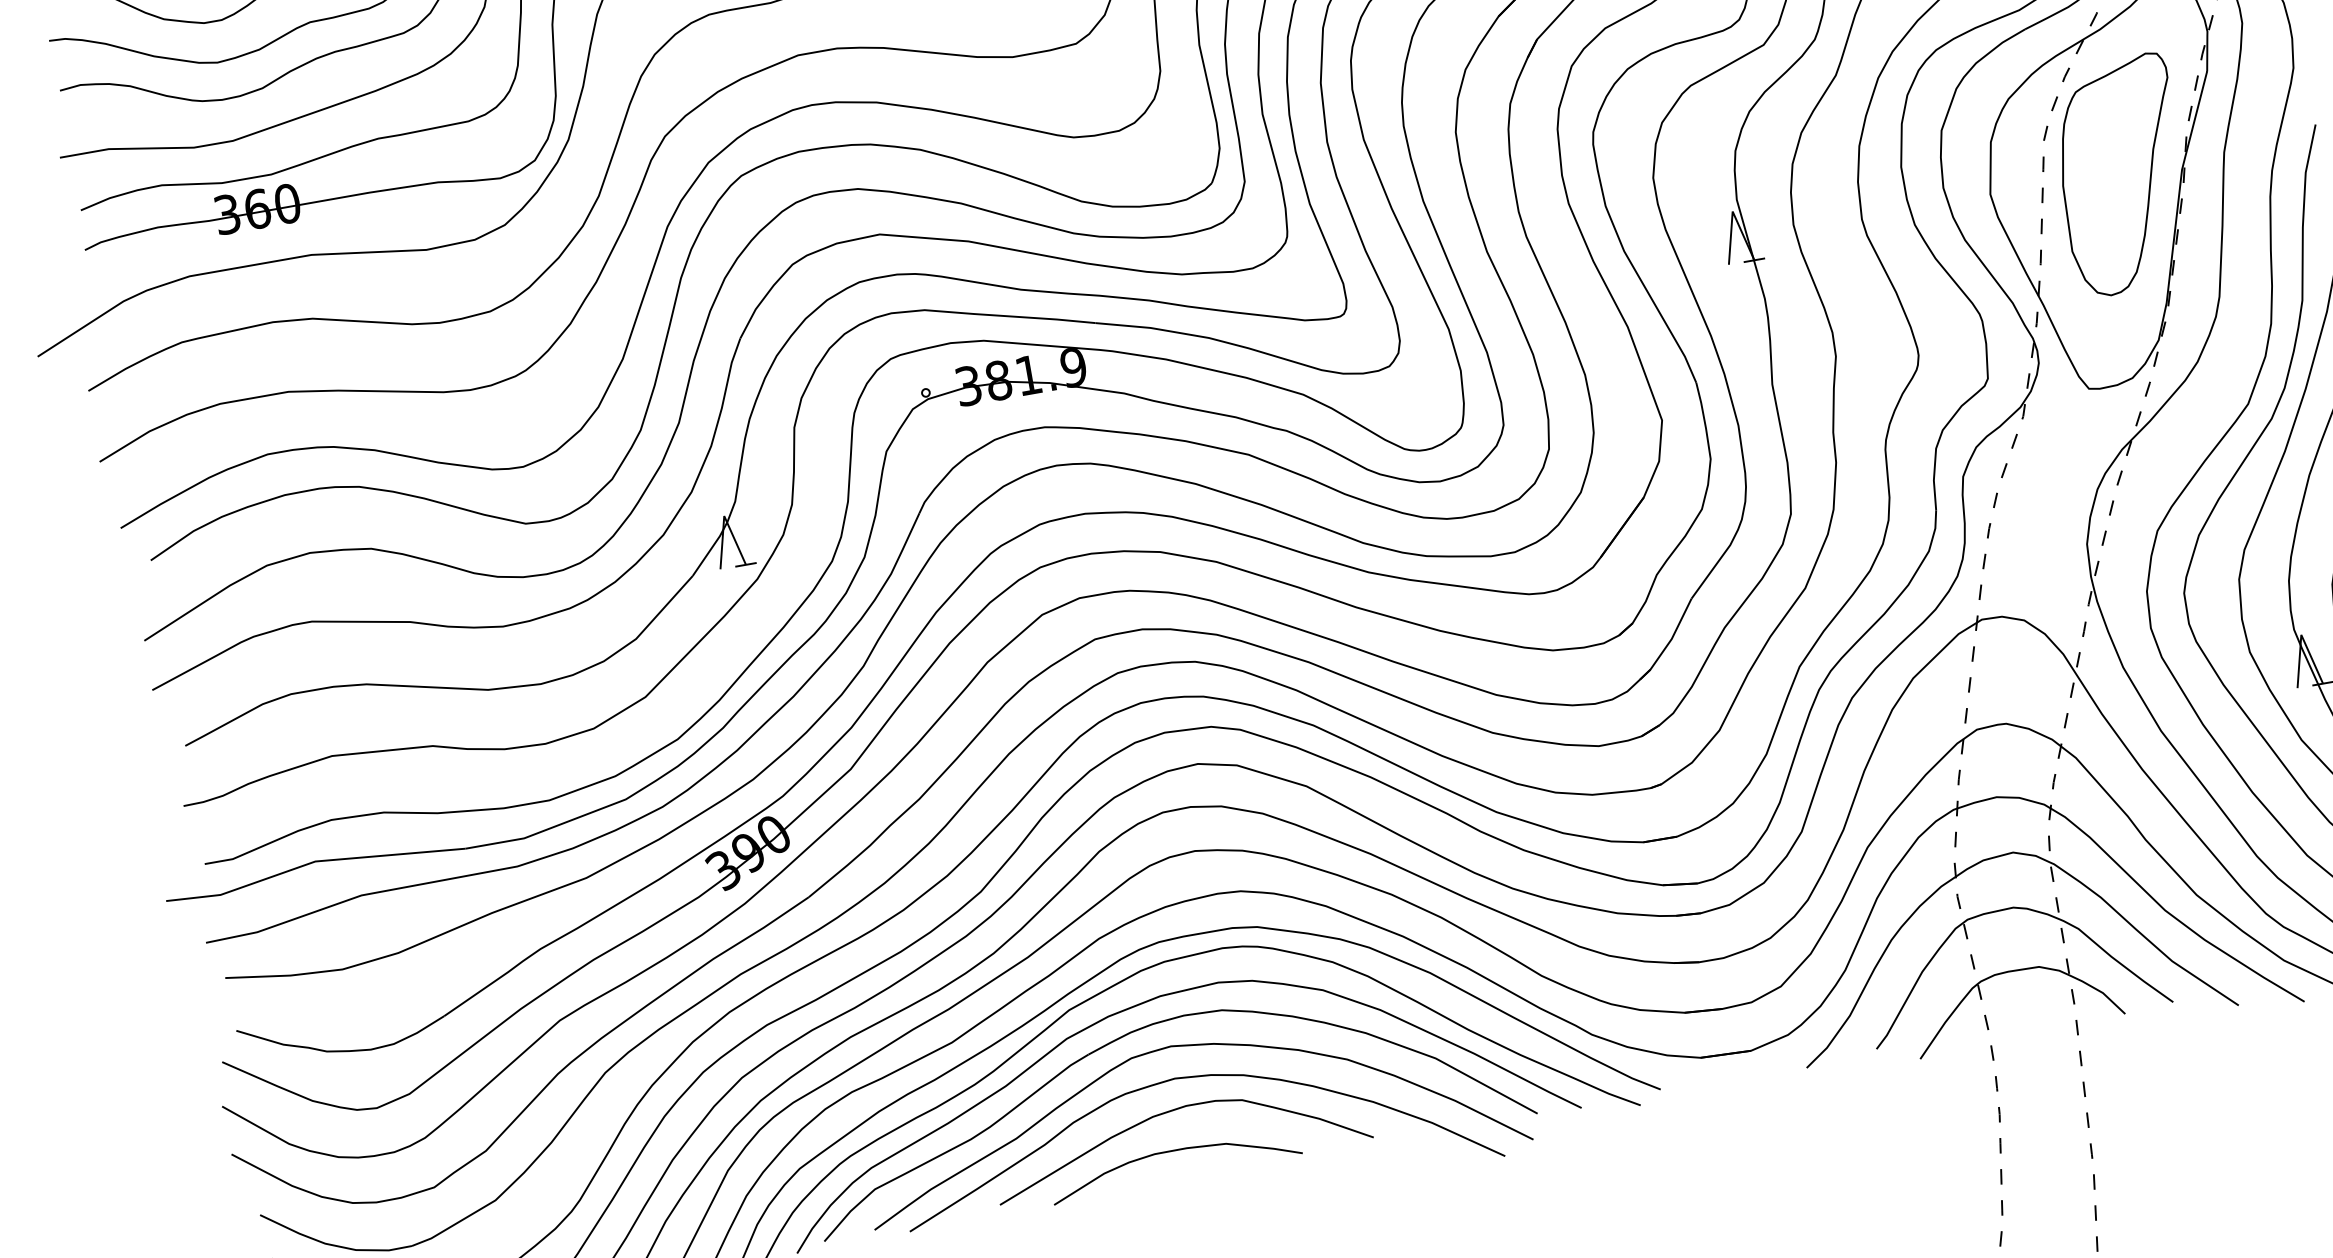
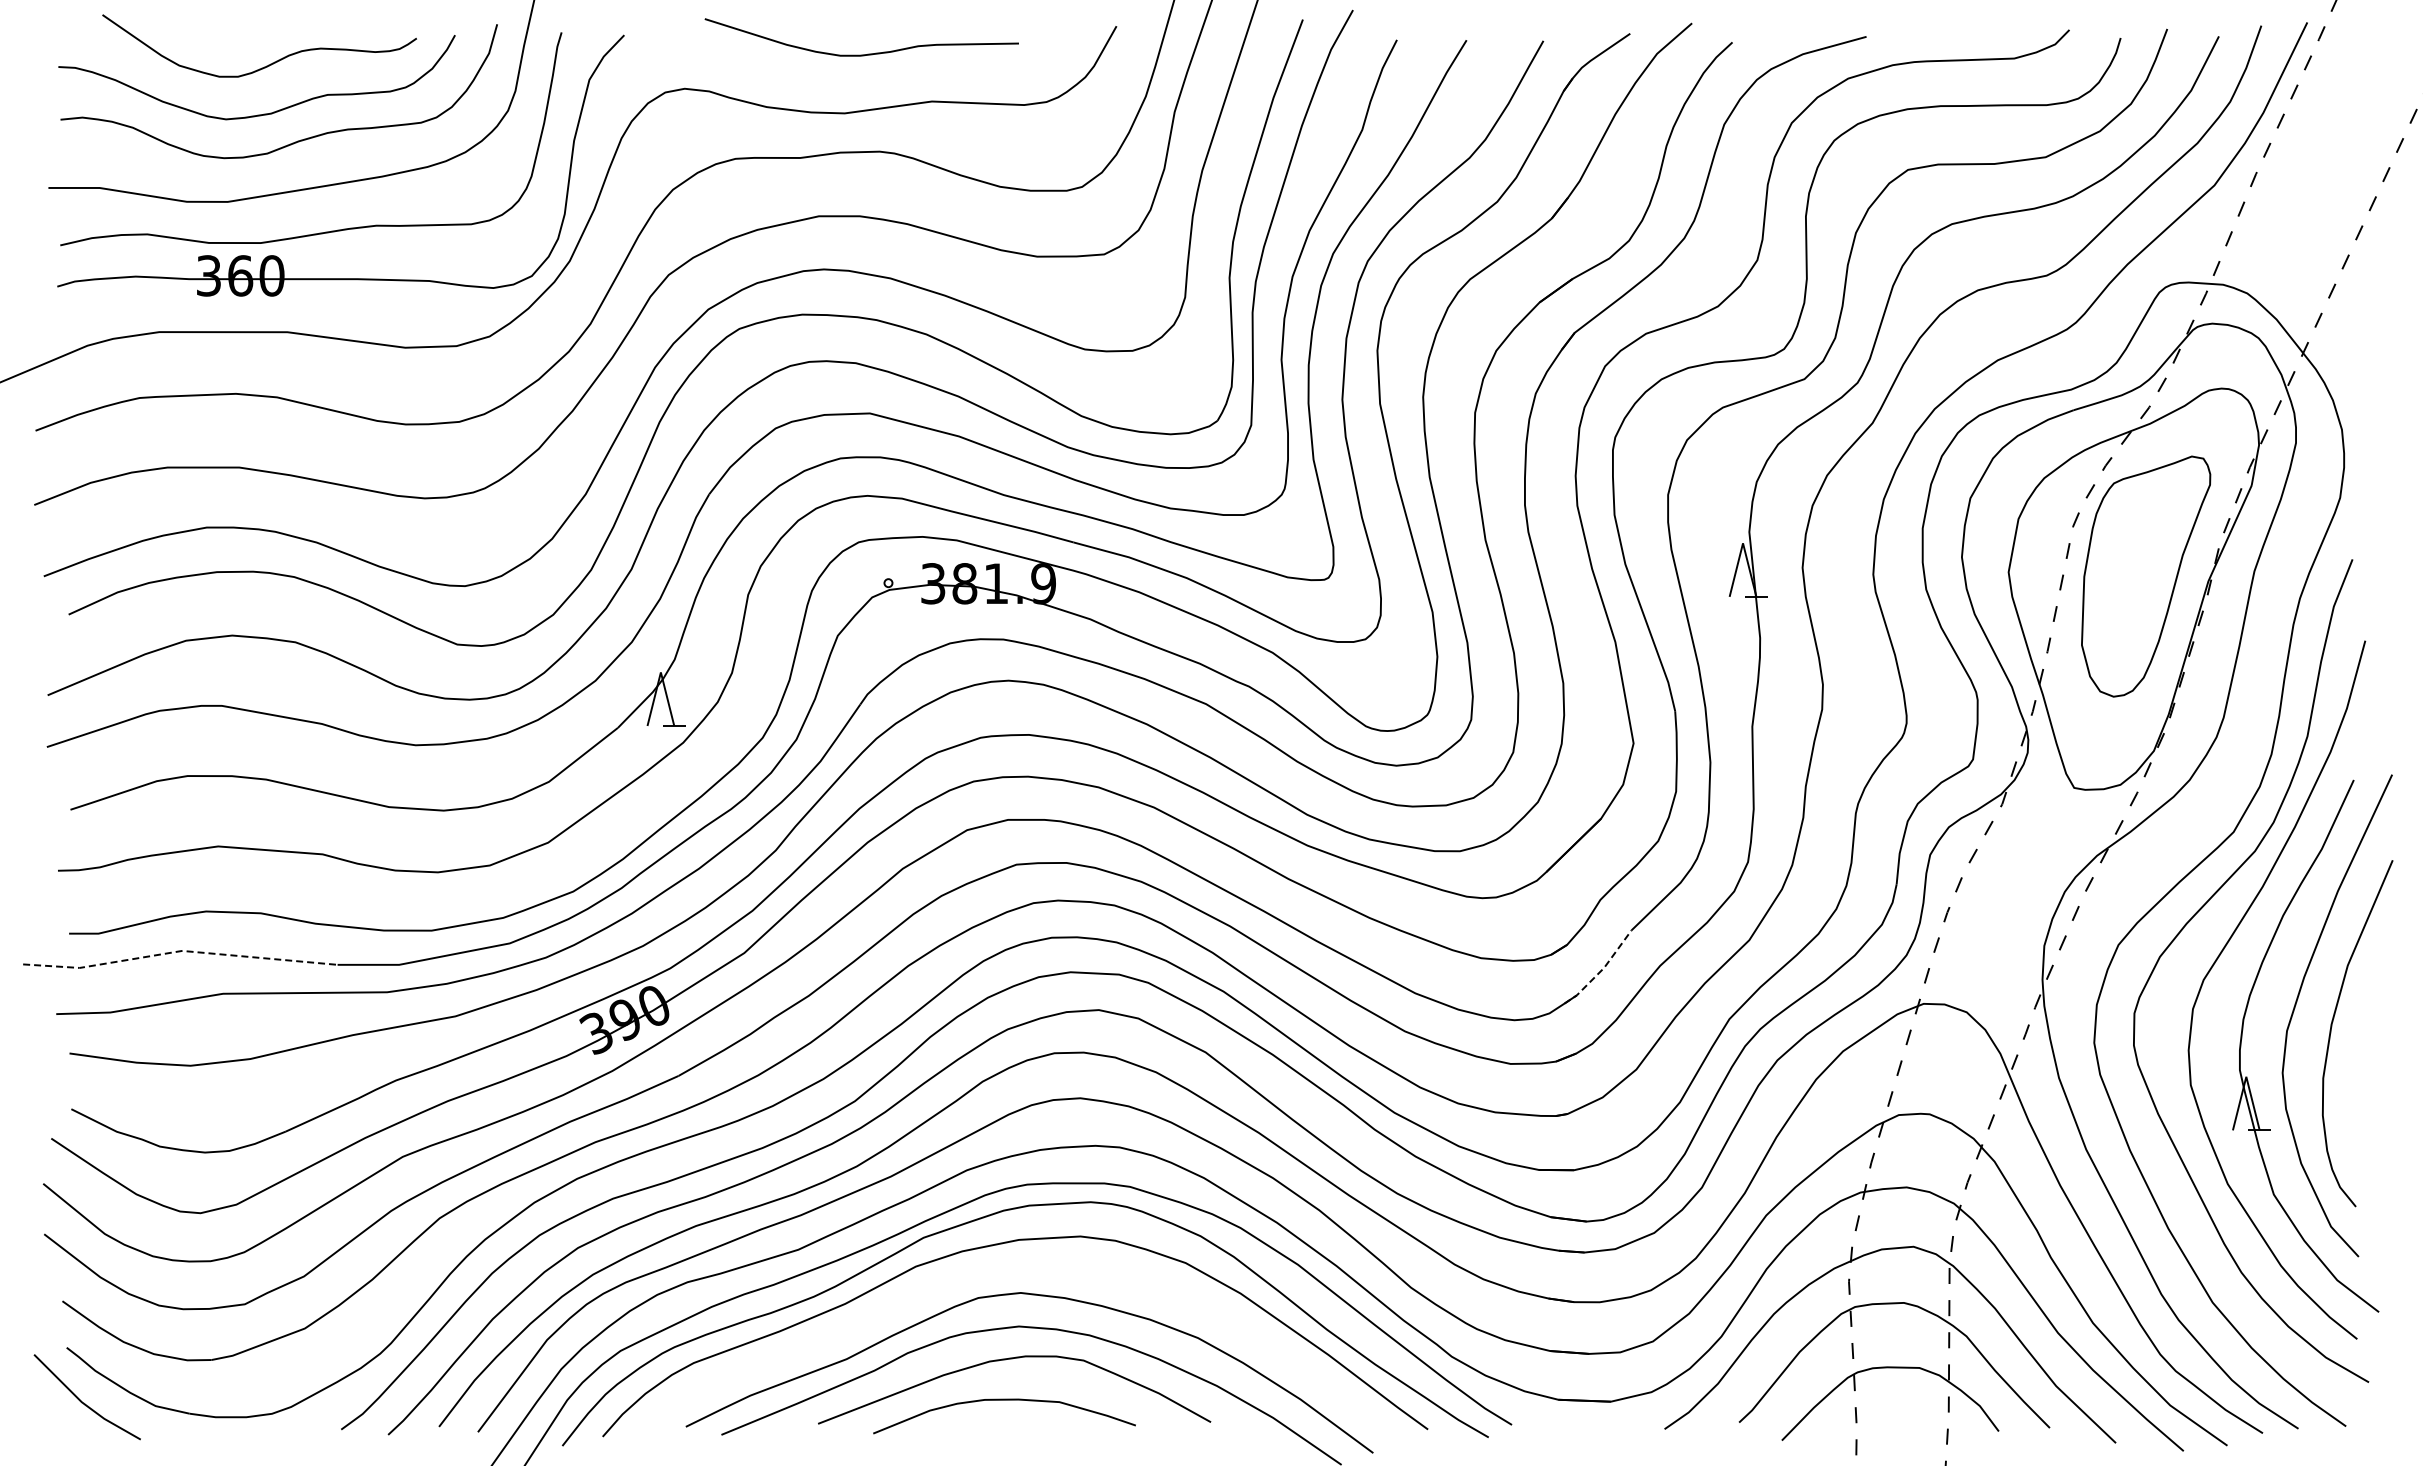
line: (1670, 641) -> (1602, 970), solid -> dashed
line: (313, 862) -> (180, 951), solid -> dashed
part: (1142, 1029) -> (994, 1270), removed

